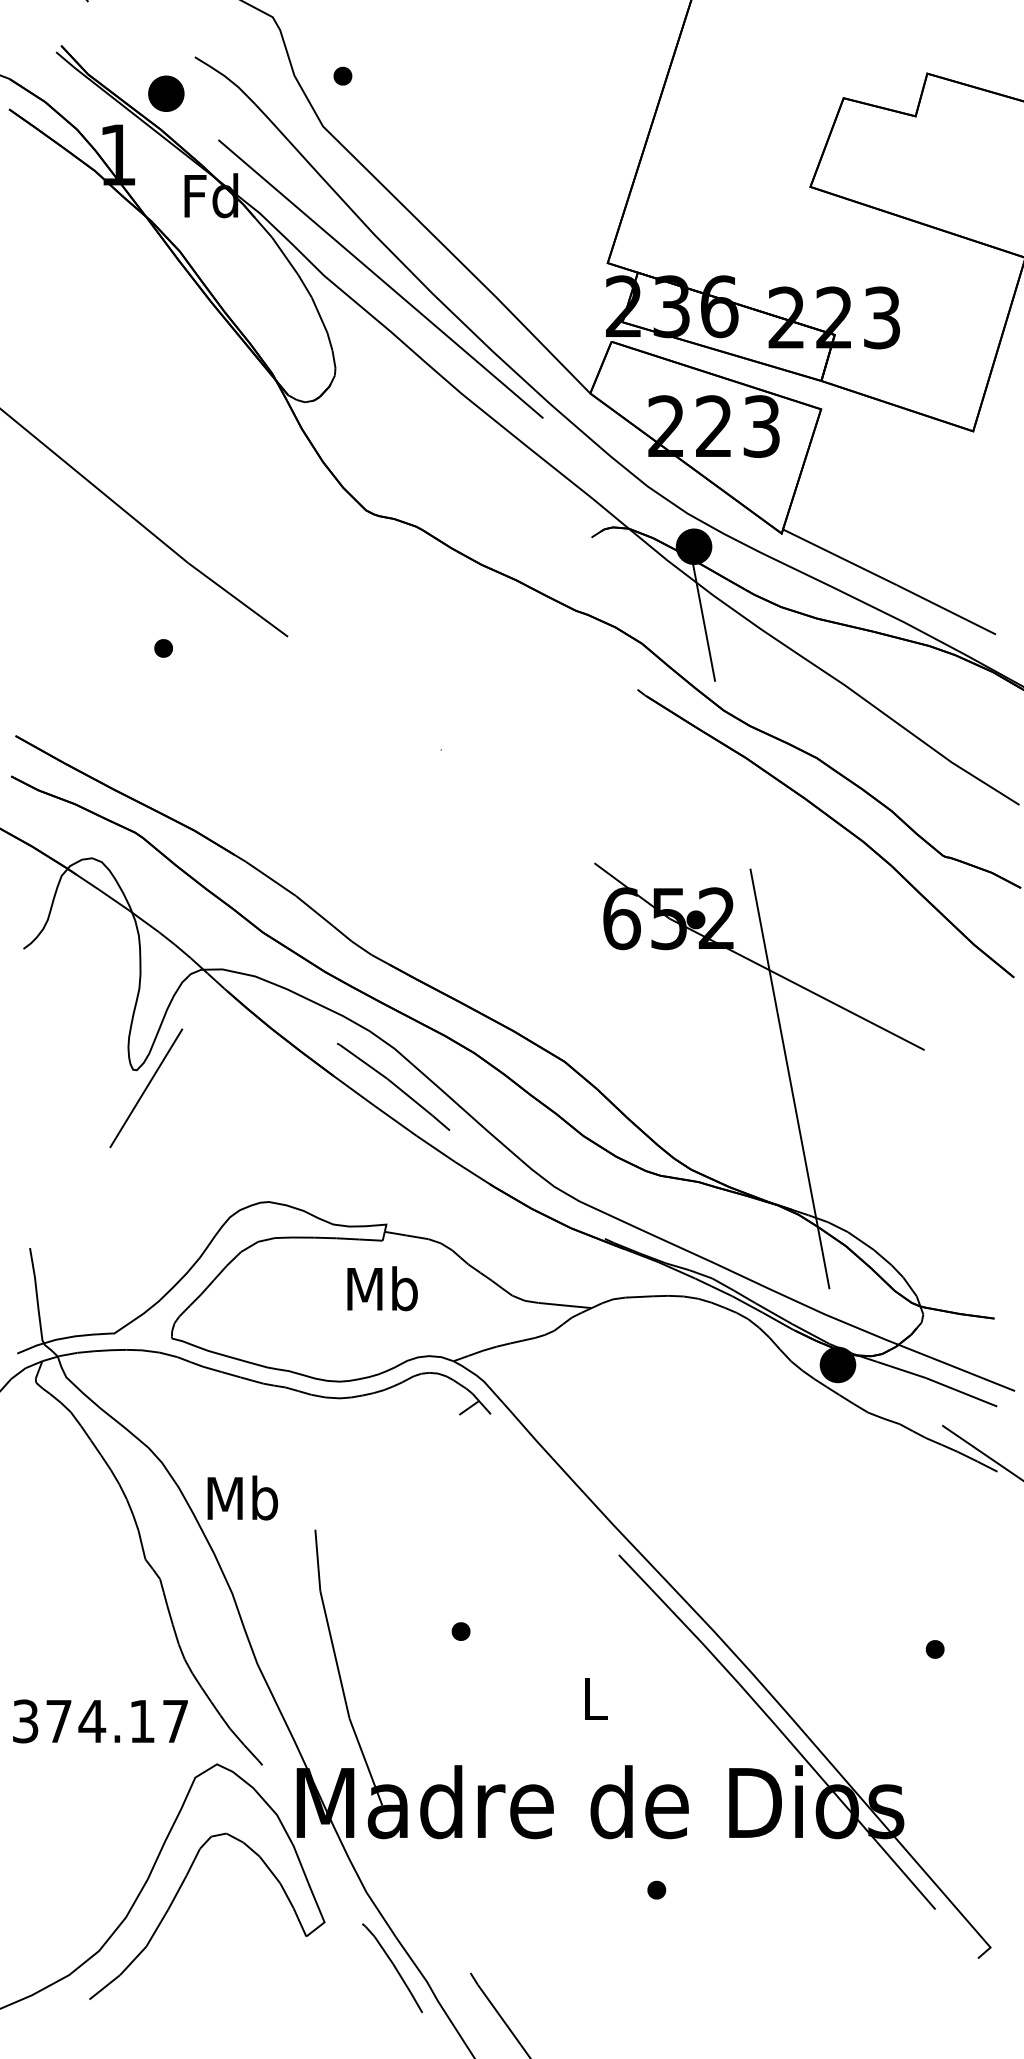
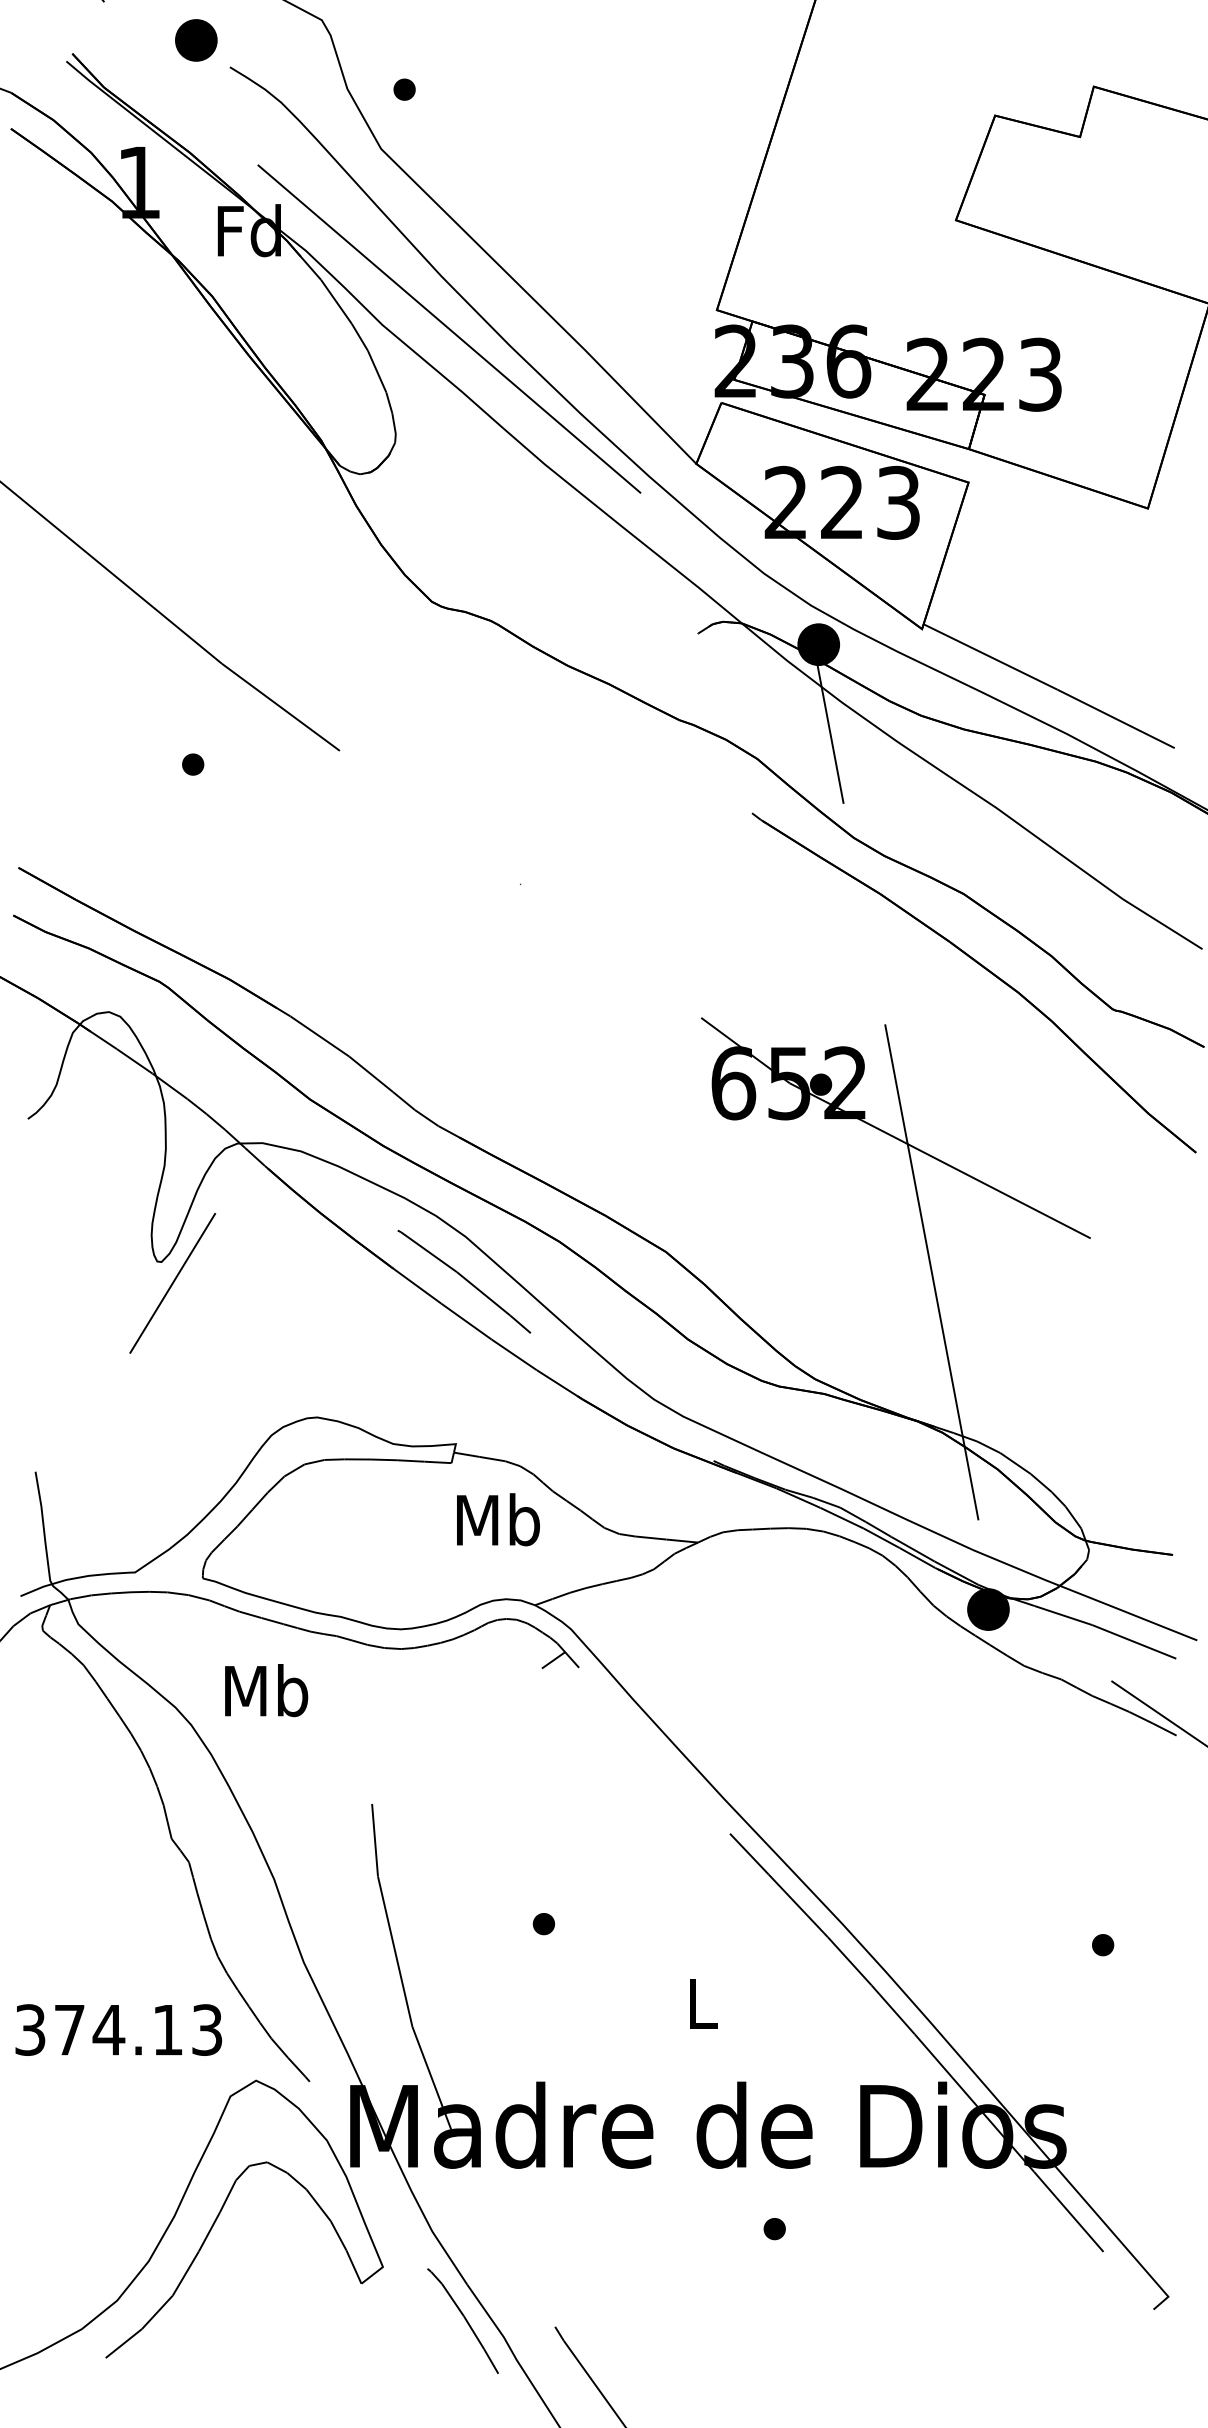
part: (166, 93) -> (196, 40), moved
text: (382, 1288) -> (498, 1519), moved
text: (242, 1497) -> (266, 1690), moved
text: (175, 1720) -> (207, 2029), 374.17 -> 374.13

